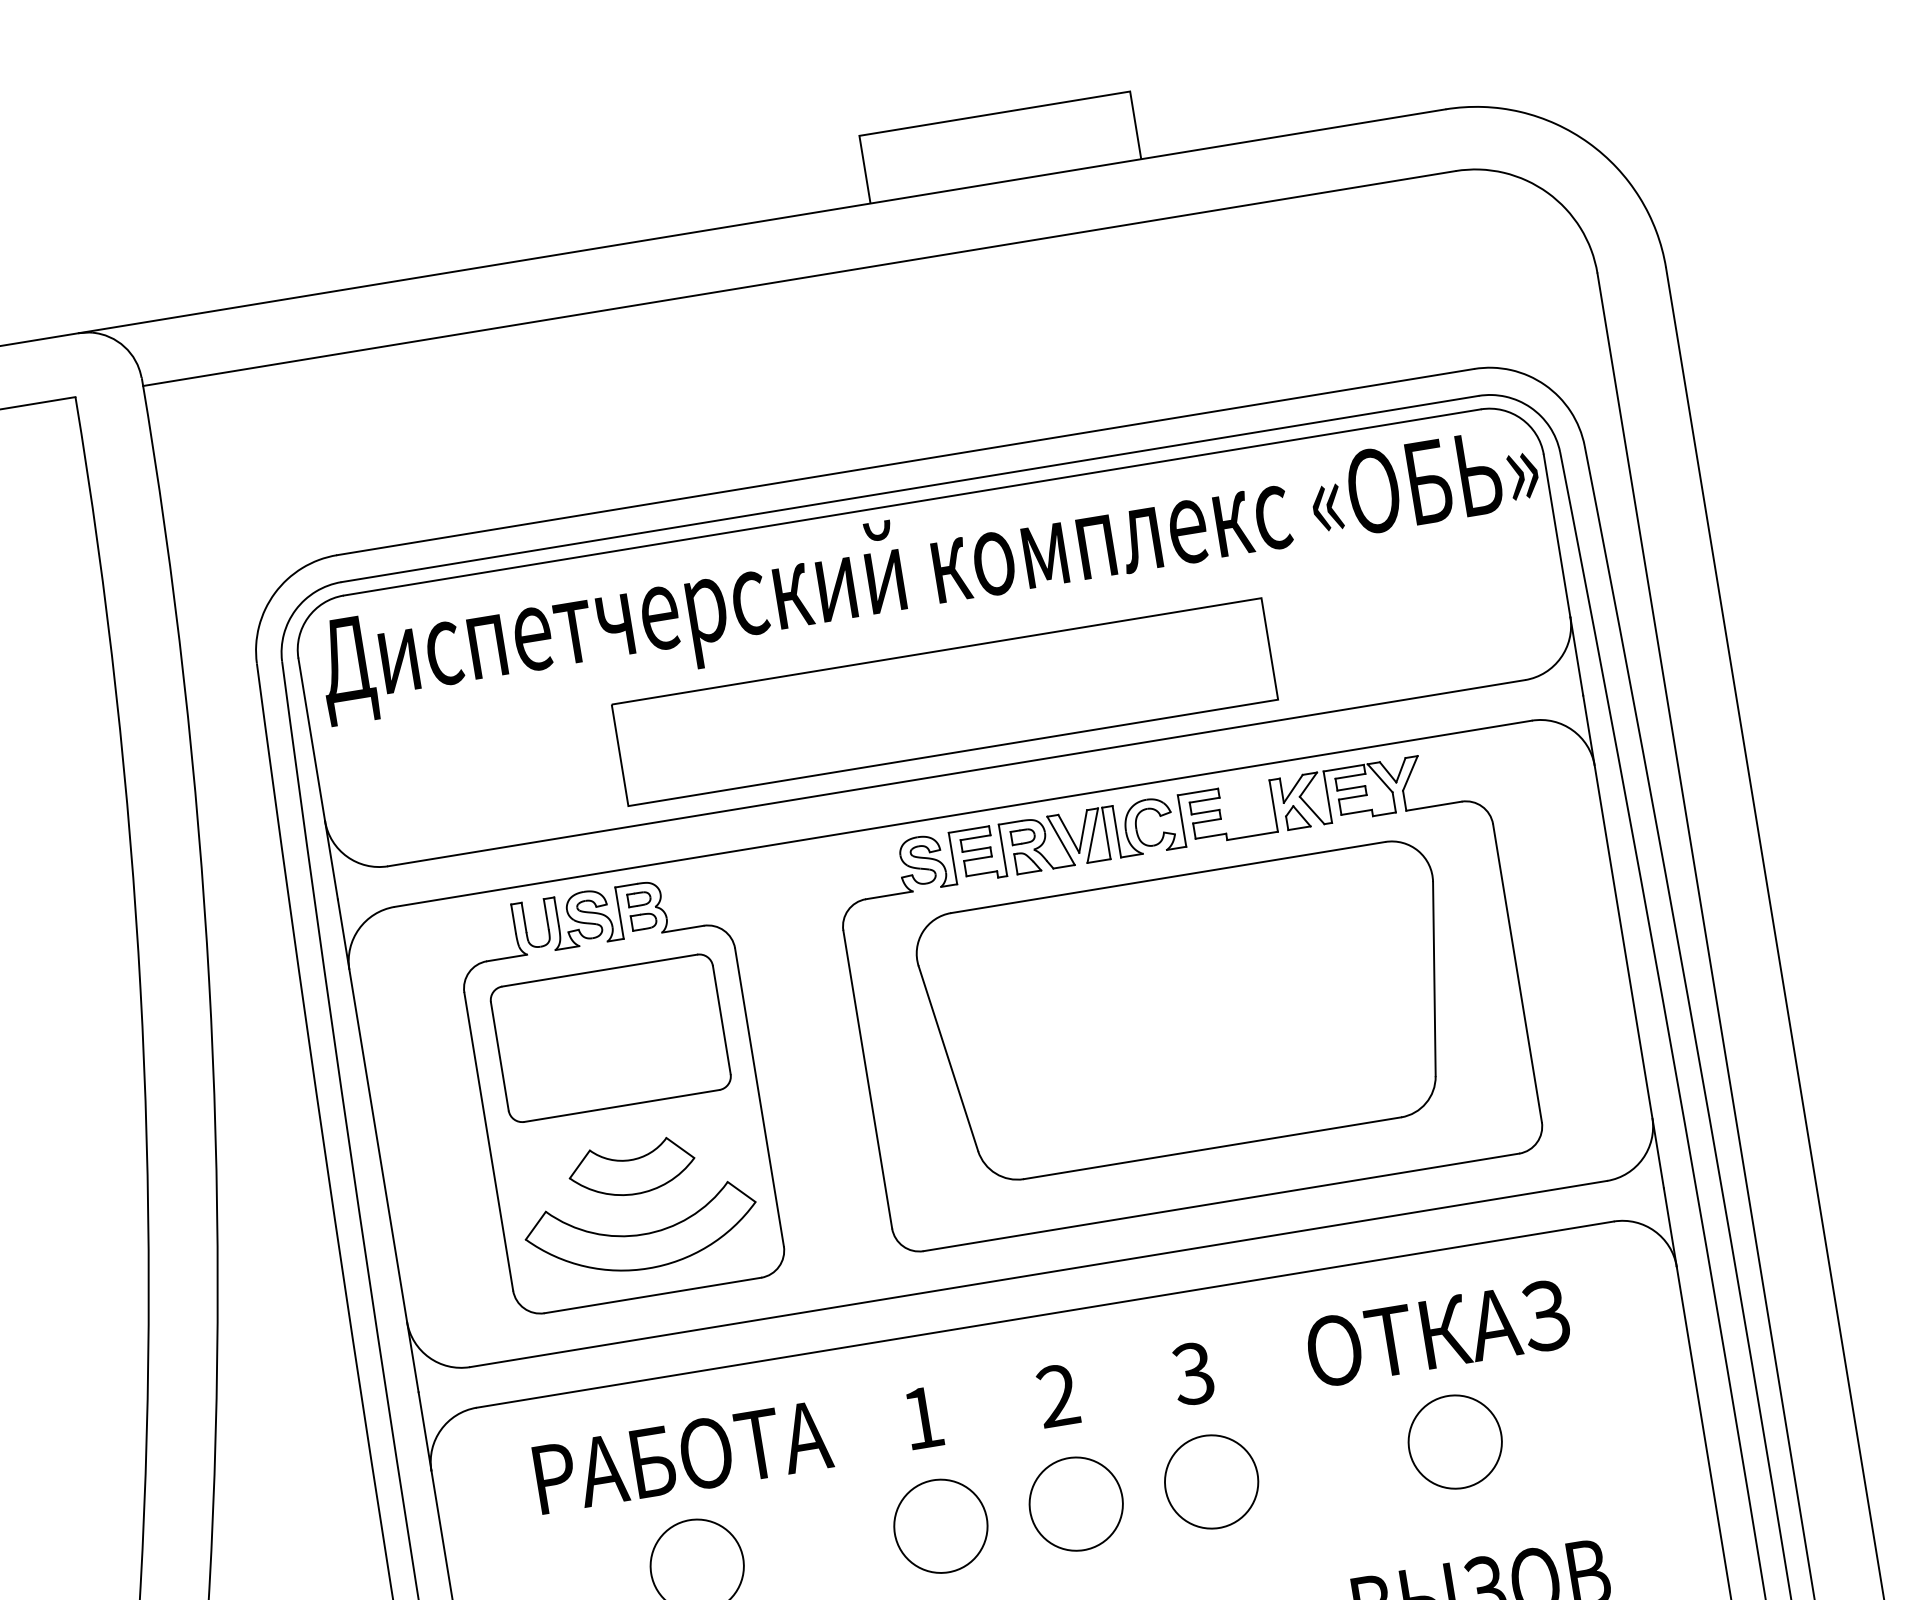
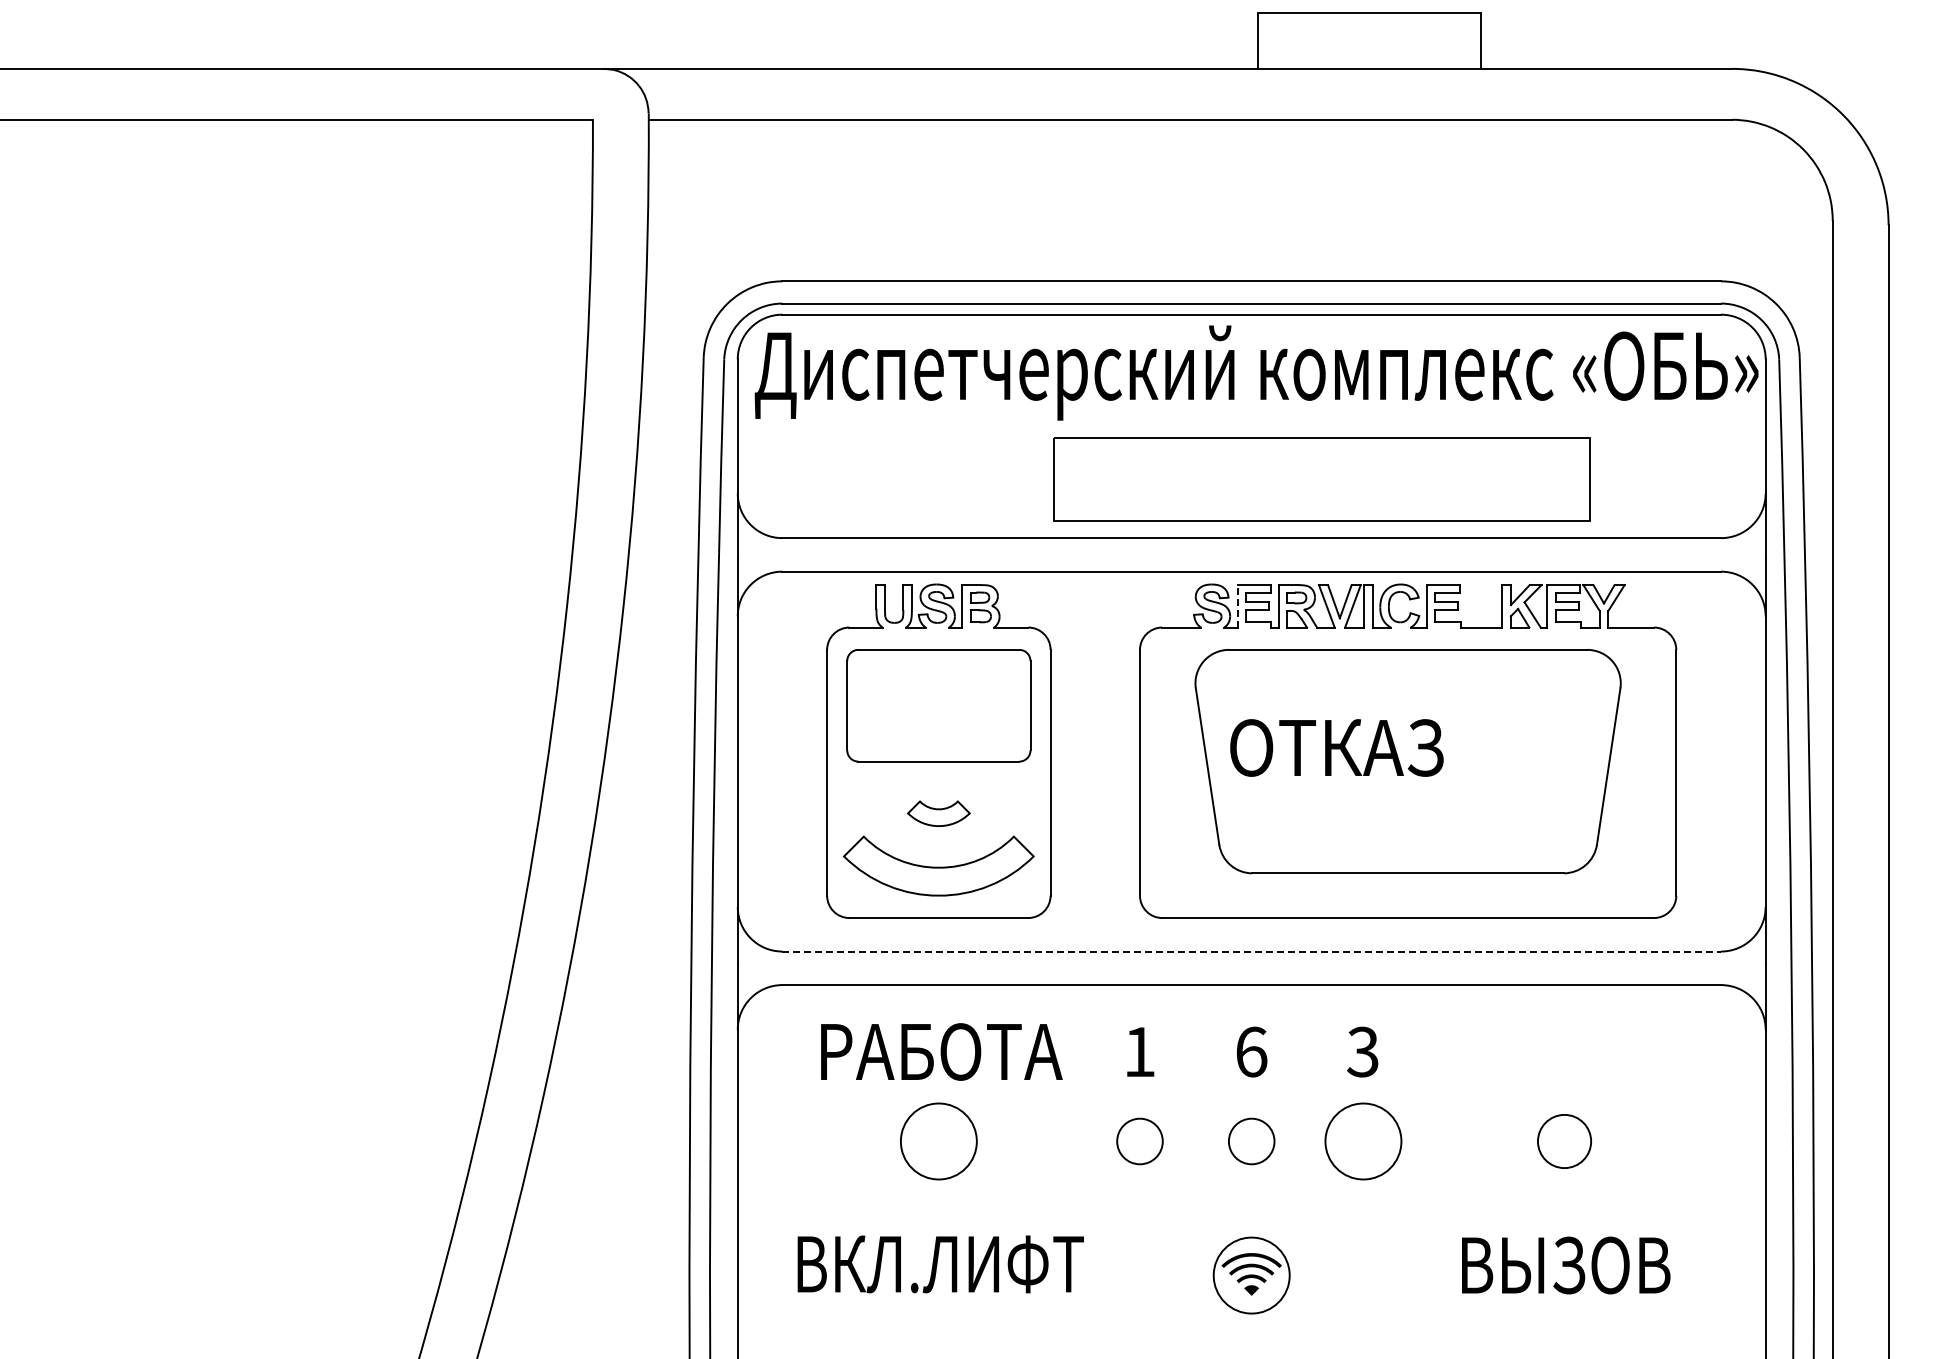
part: (944, 702) -> (1321, 479), moved
line: (952, 857) -> (1237, 605), solid -> dashed
part: (631, 1168) -> (938, 813), size x0.6
line: (1039, 1273) -> (1252, 951), solid -> dashed
text: (1437, 1333) -> (1336, 747), moved
text: (1058, 1395) -> (1251, 1051), 2 -> 6
circle: (1455, 1442) -> (1564, 1141), size x0.7
circle: (1076, 1504) -> (1251, 1141), size x0.6
circle: (940, 1526) -> (1139, 1141), size x0.6

